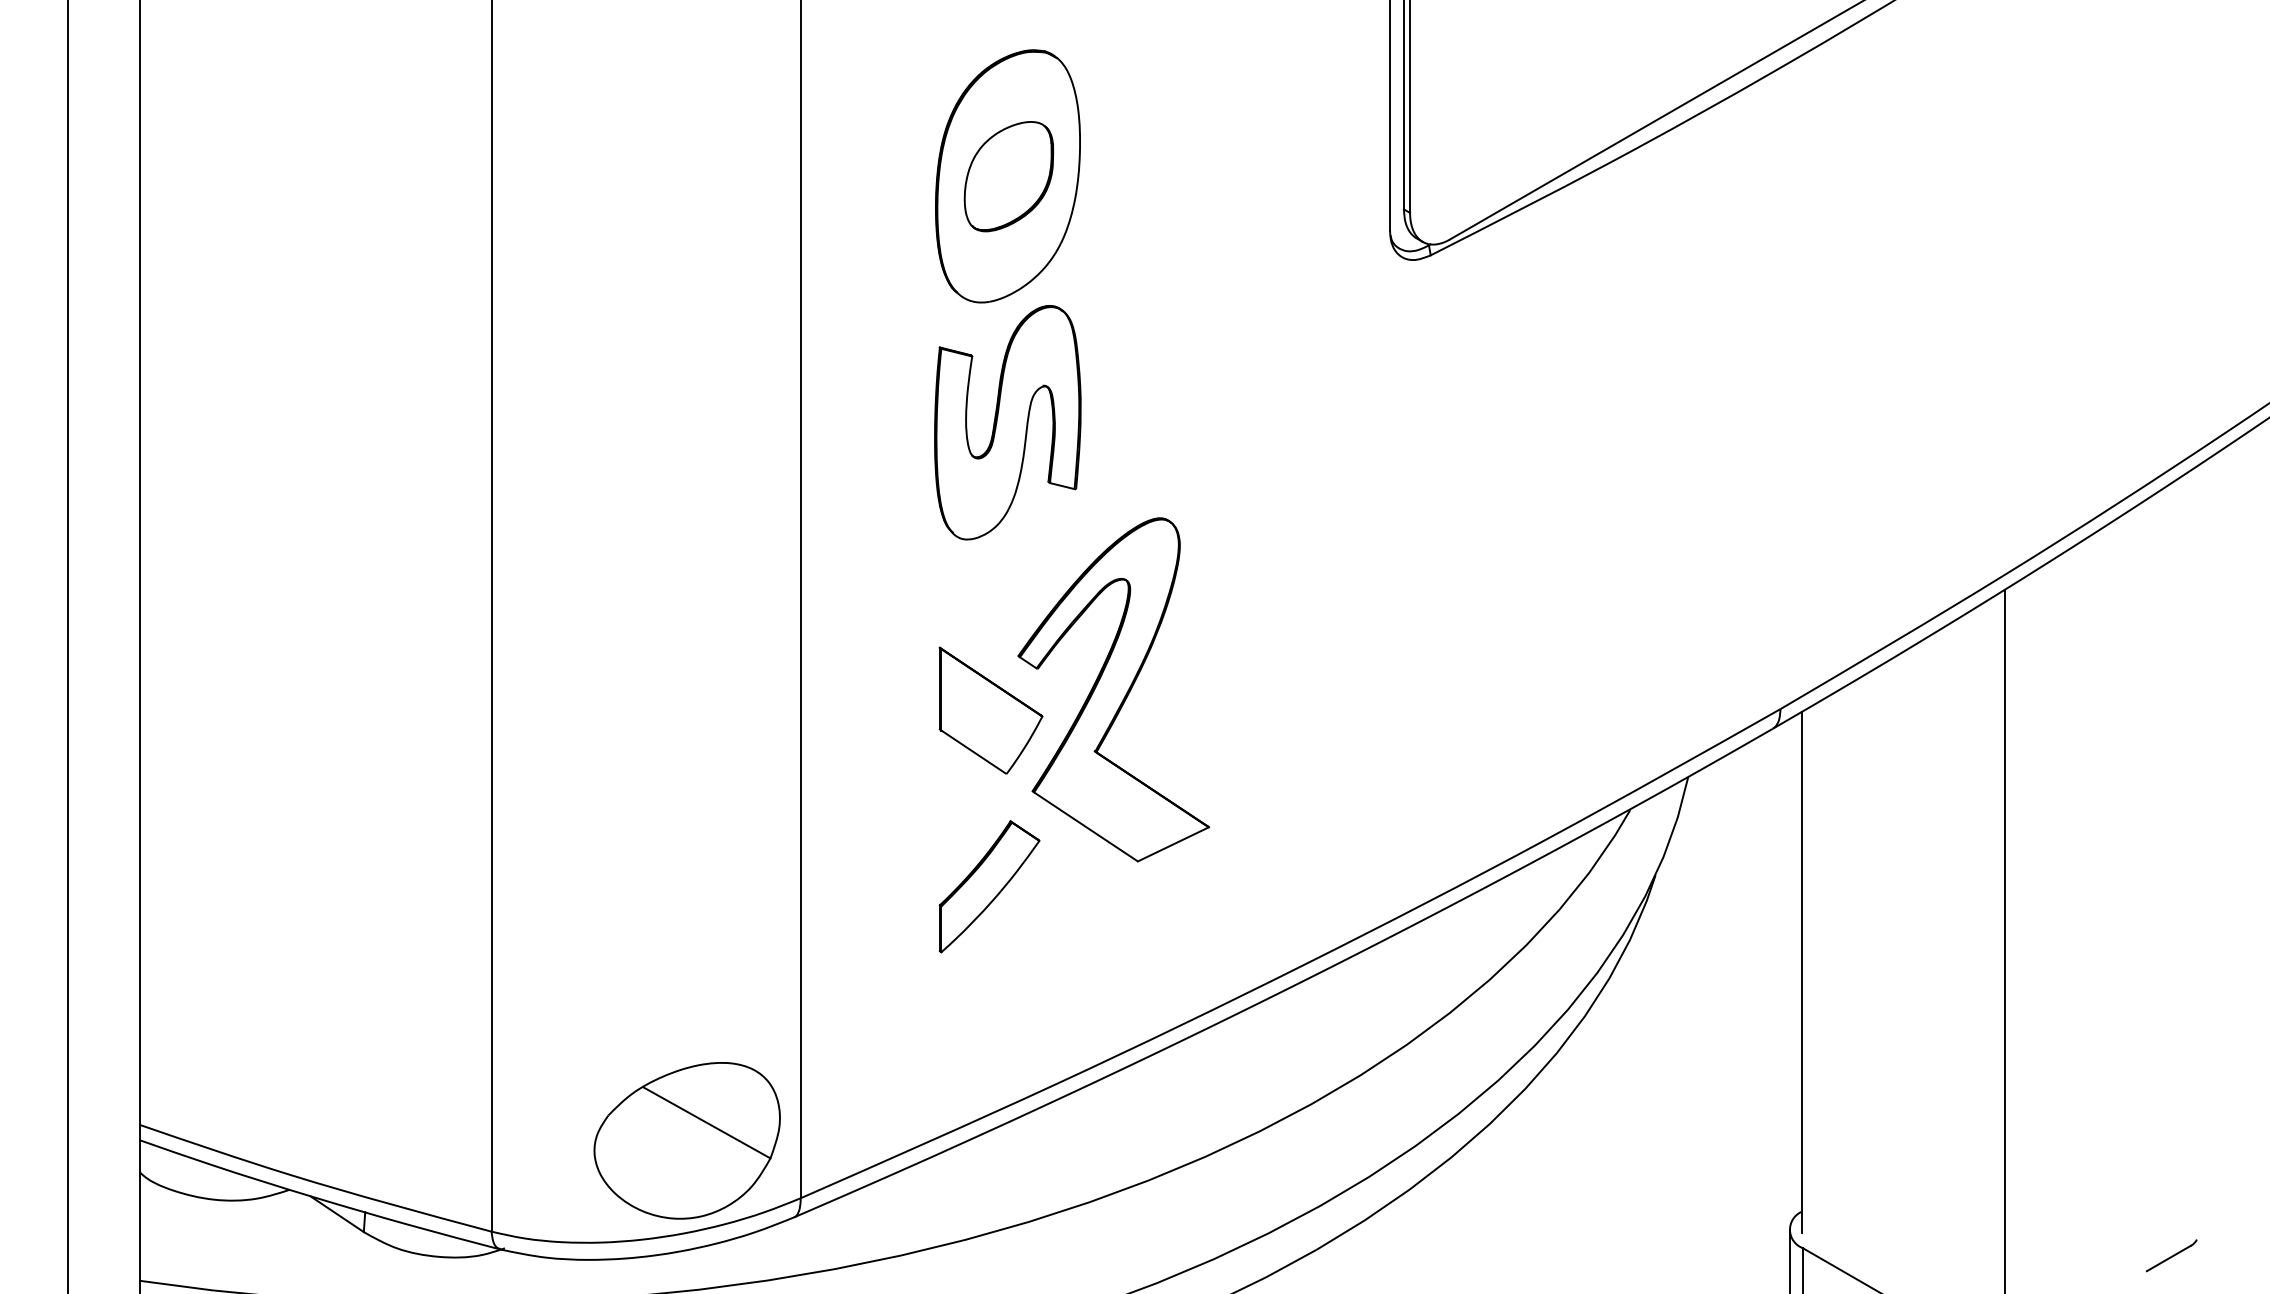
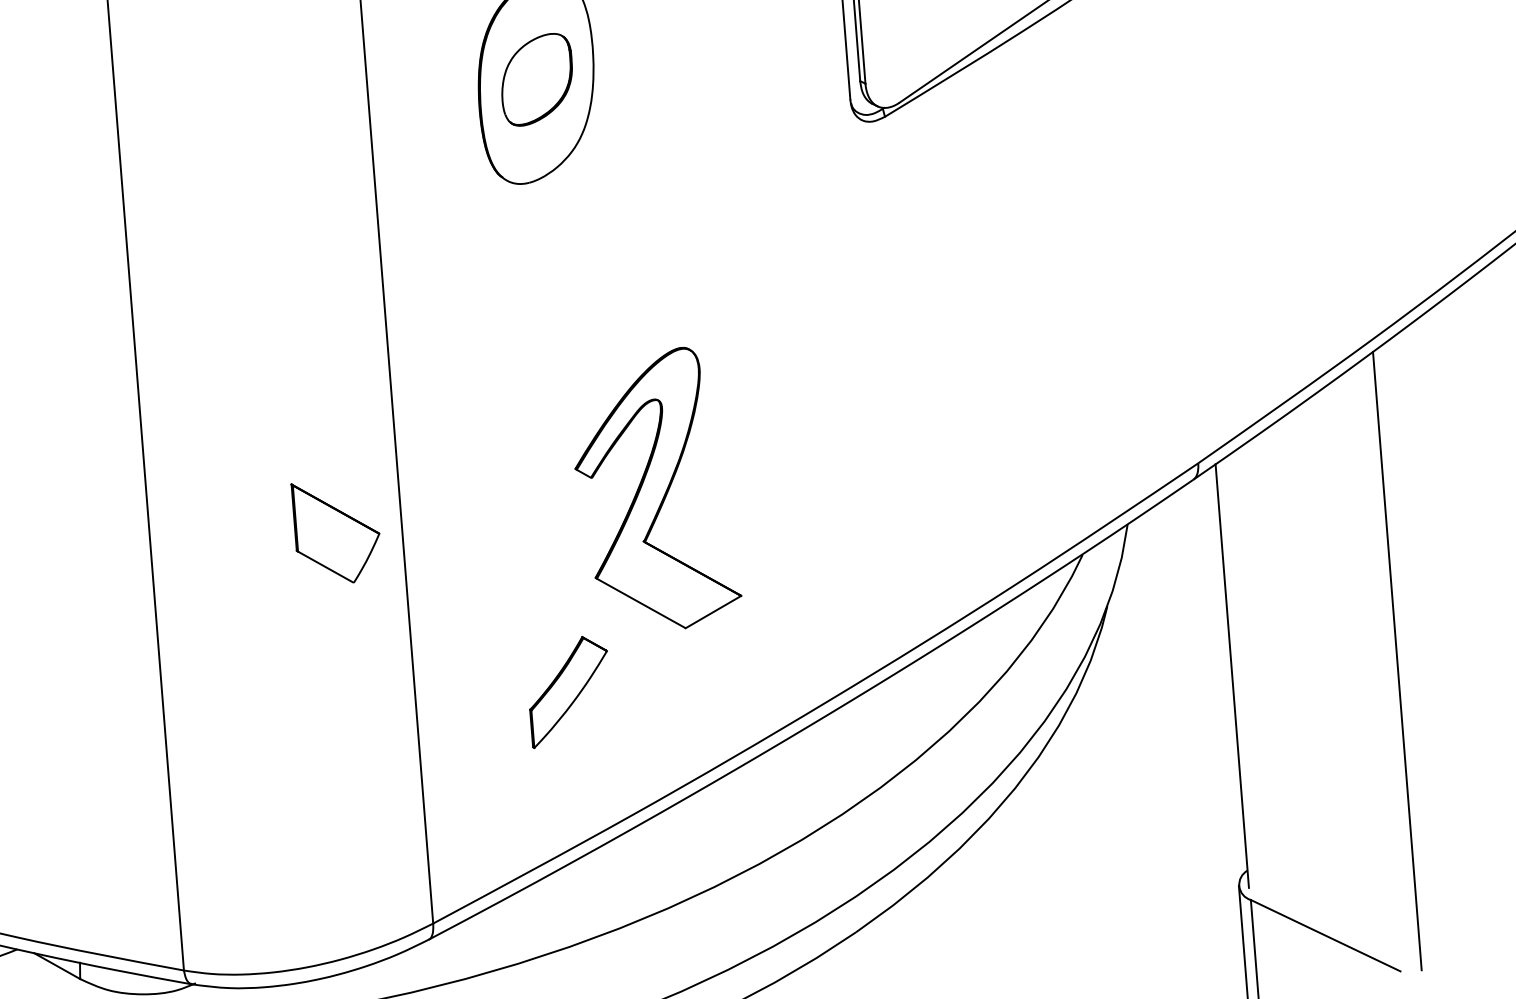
part: (1007, 422) -> (551, 279), removed
part: (990, 710) -> (336, 532), moved
part: (989, 886) -> (569, 691), moved
part: (686, 1140) -> (336, 883), removed

